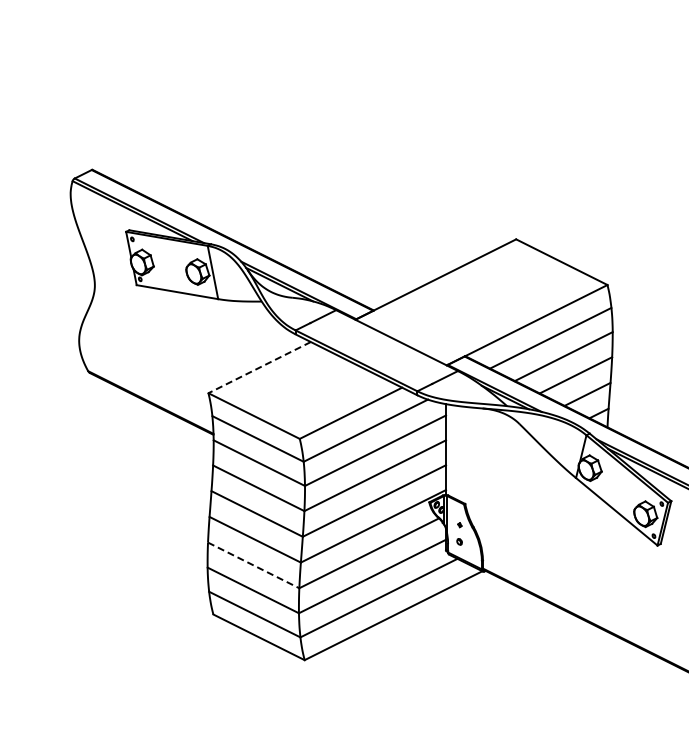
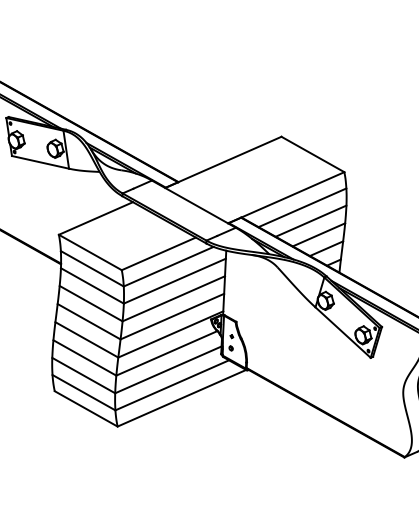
line: (259, 367) -> (95, 218), dashed -> solid
line: (254, 565) -> (85, 358), dashed -> solid

